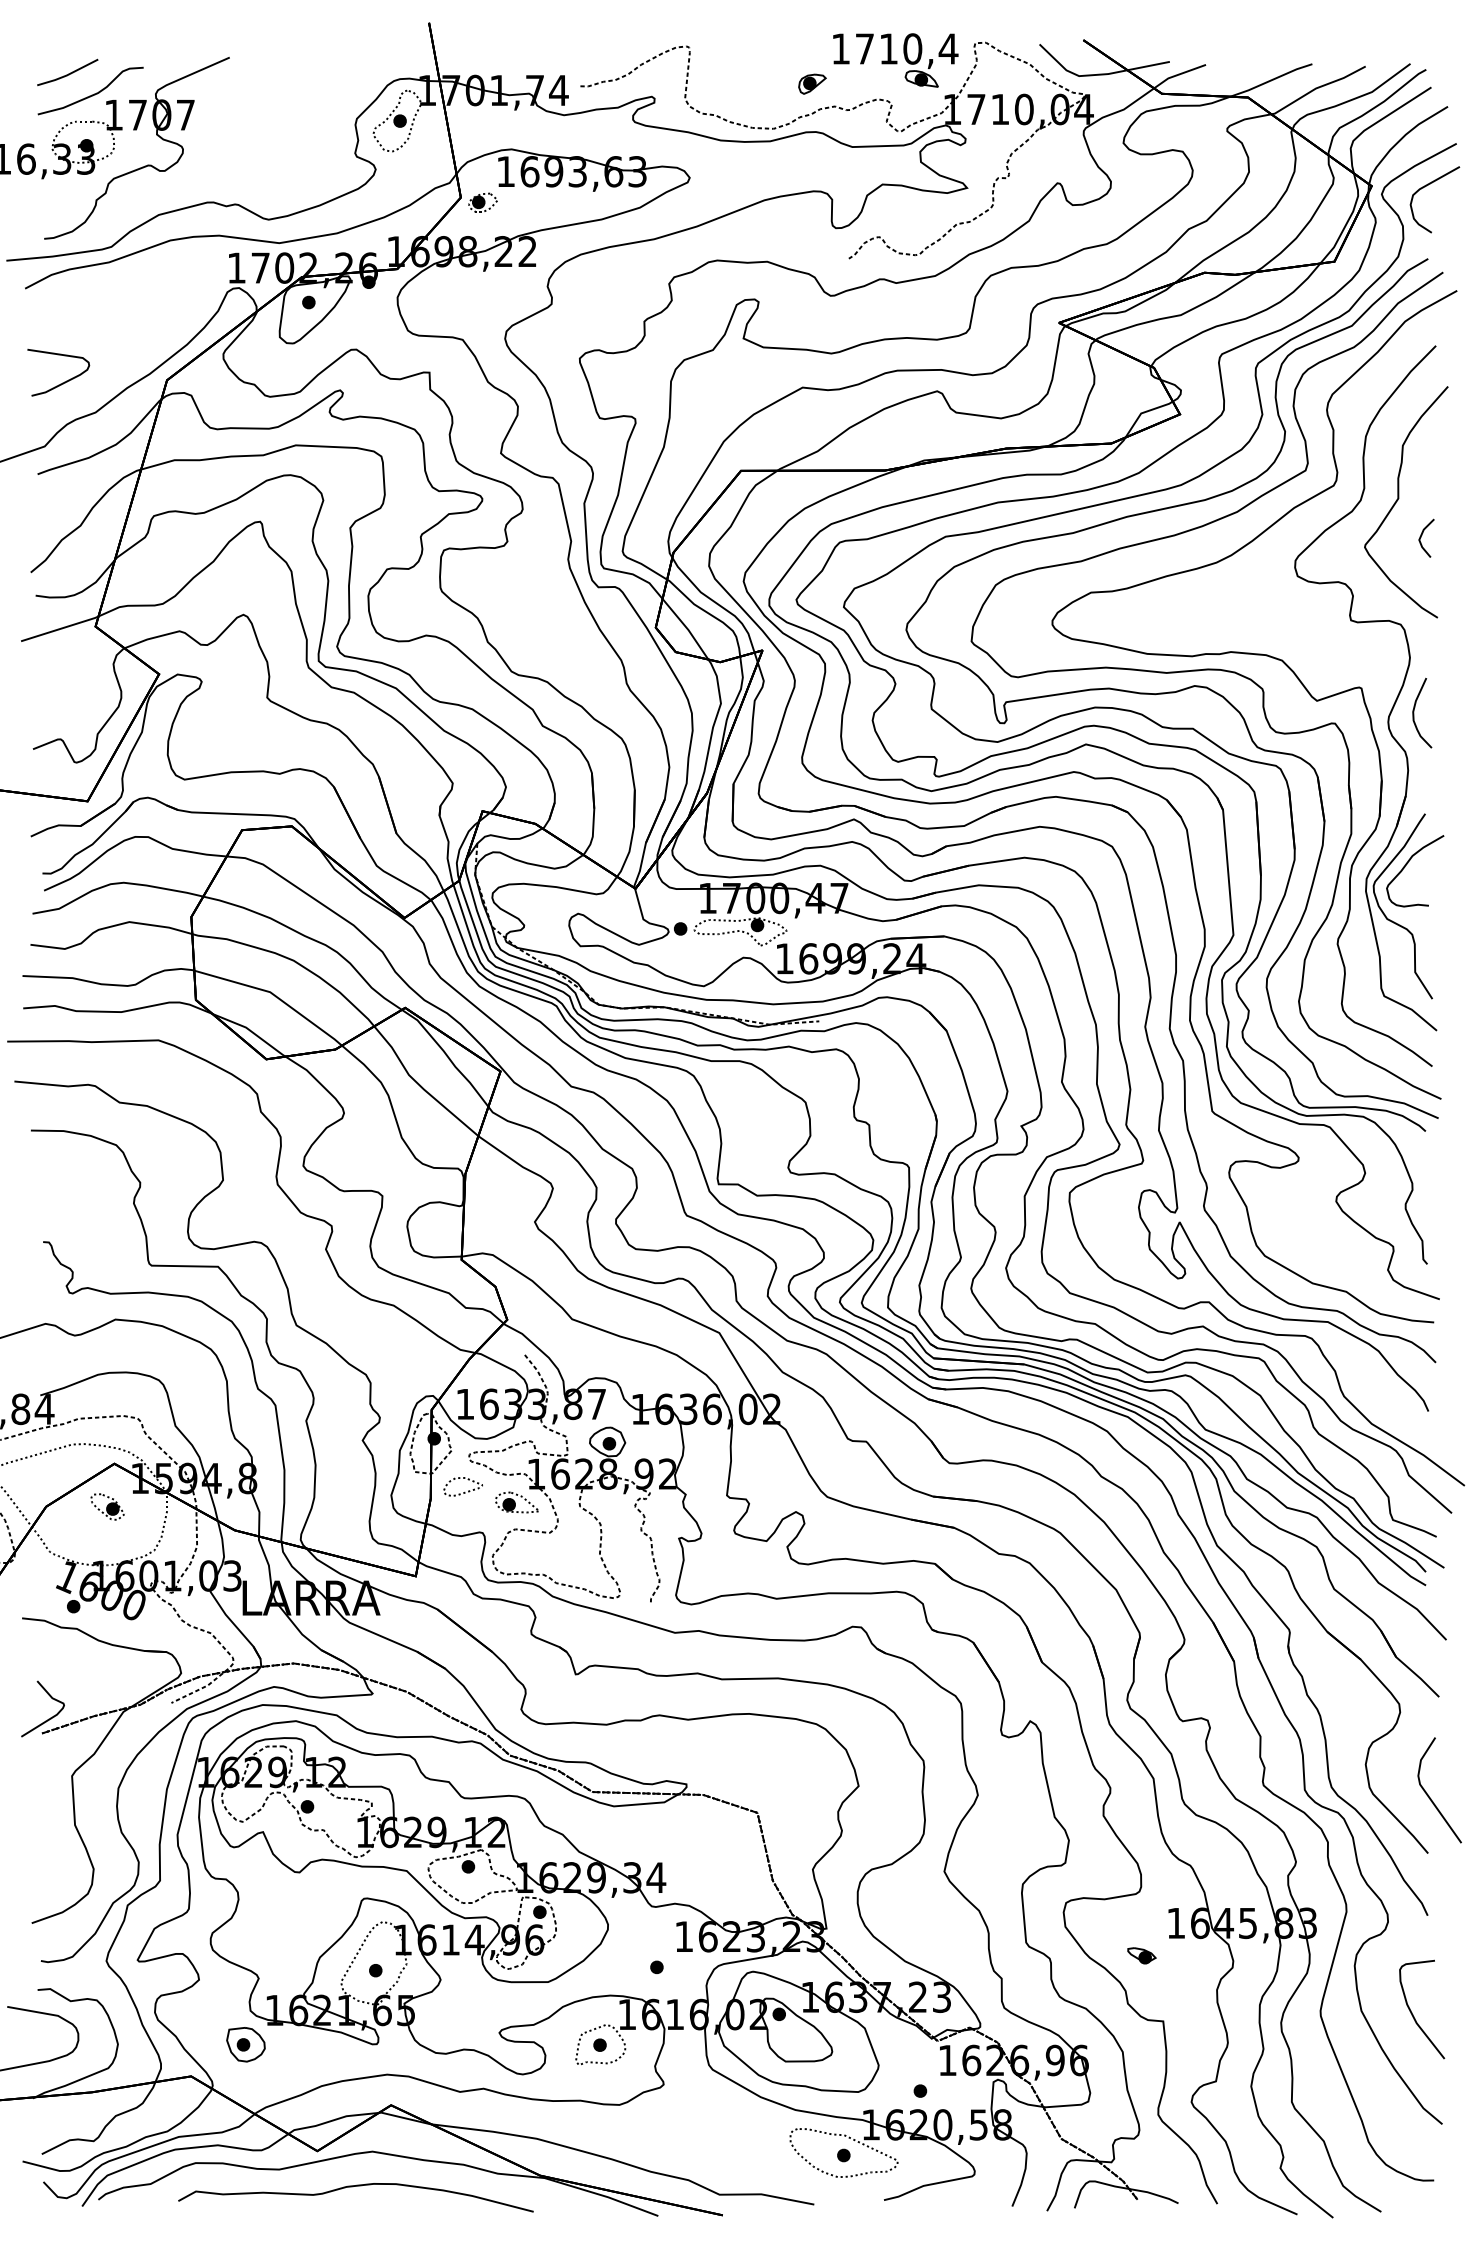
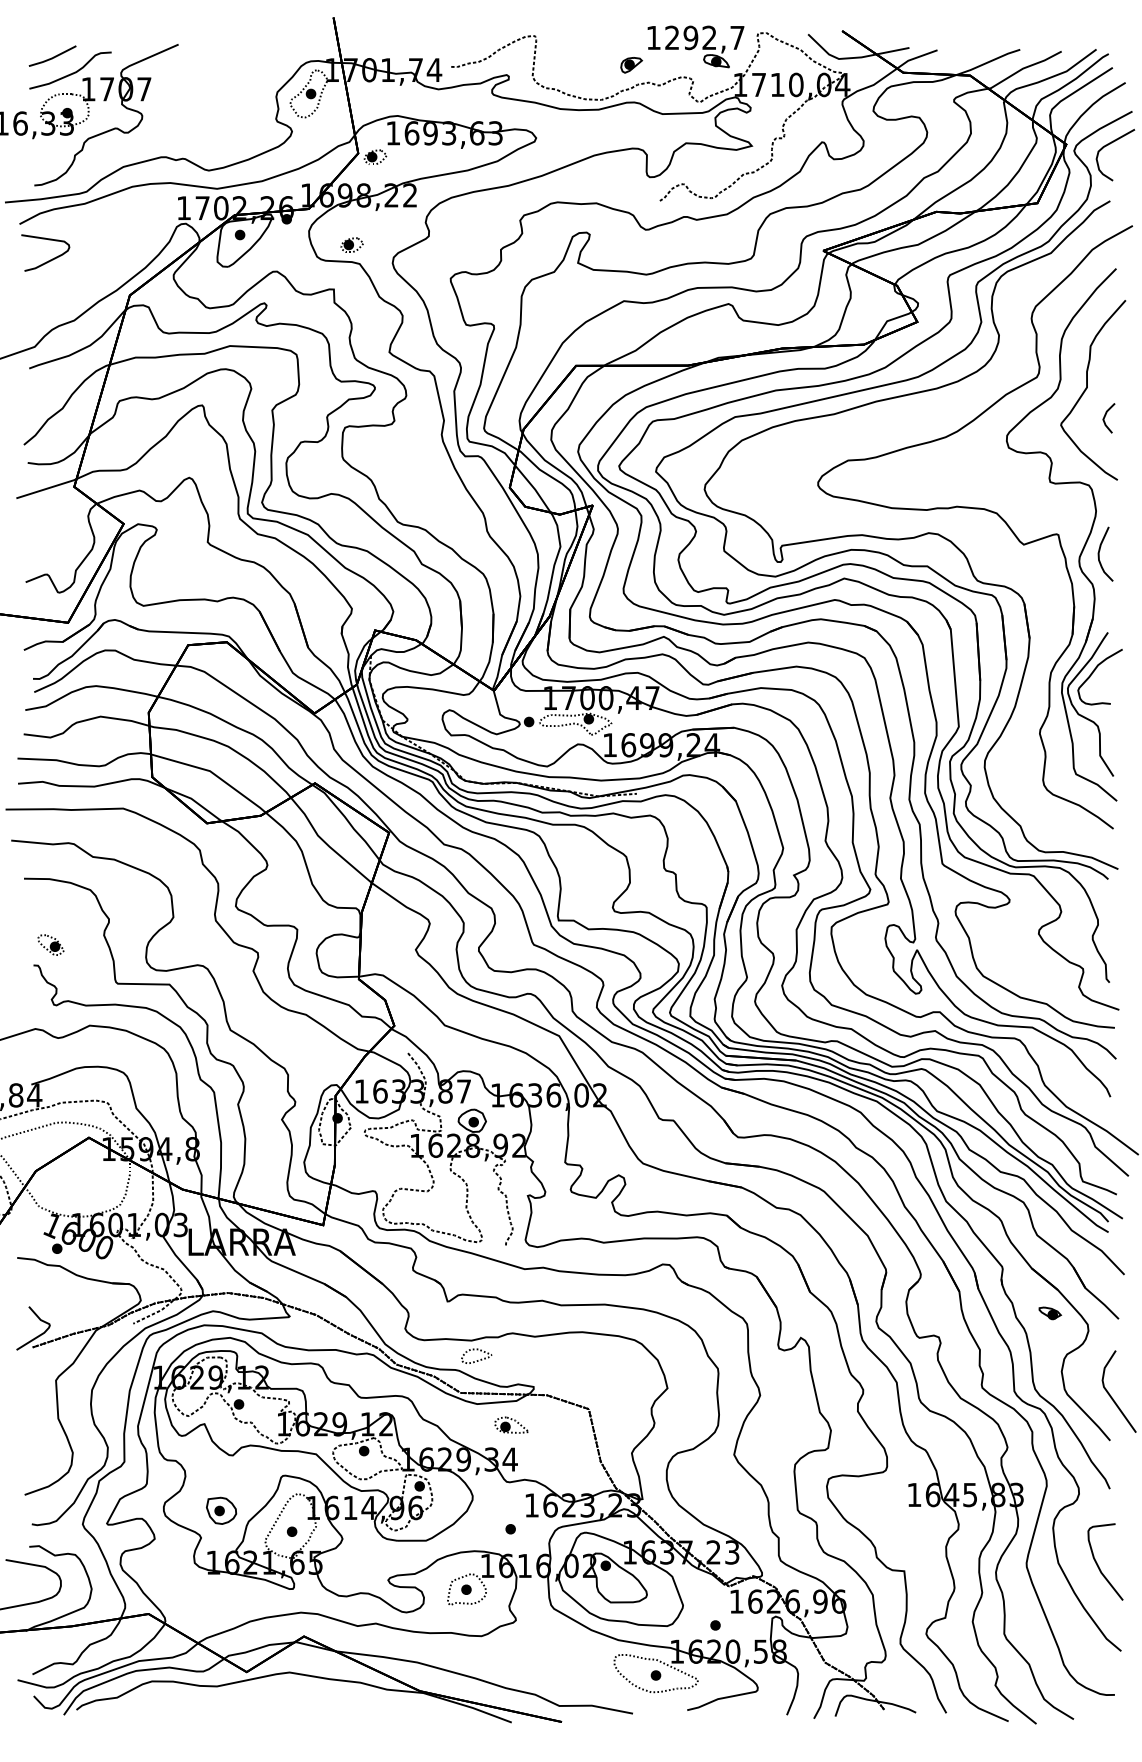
text: (906, 48) -> (704, 37), 1710,4 -> 1292,7
part: (452, 315) -> (351, 245), added
curve: (62, 382) -> (48, 260), moved
part: (1206, 670) -> (937, 521), removed
part: (462, 1486) -> (476, 1355), moved
part: (516, 1502) -> (511, 1425), moved
part: (107, 1506) -> (50, 944), moved
part: (1141, 1955) -> (1049, 1313), moved
part: (245, 2044) -> (221, 1510), moved
curve: (352, 2187) -> (274, 1700), removed

